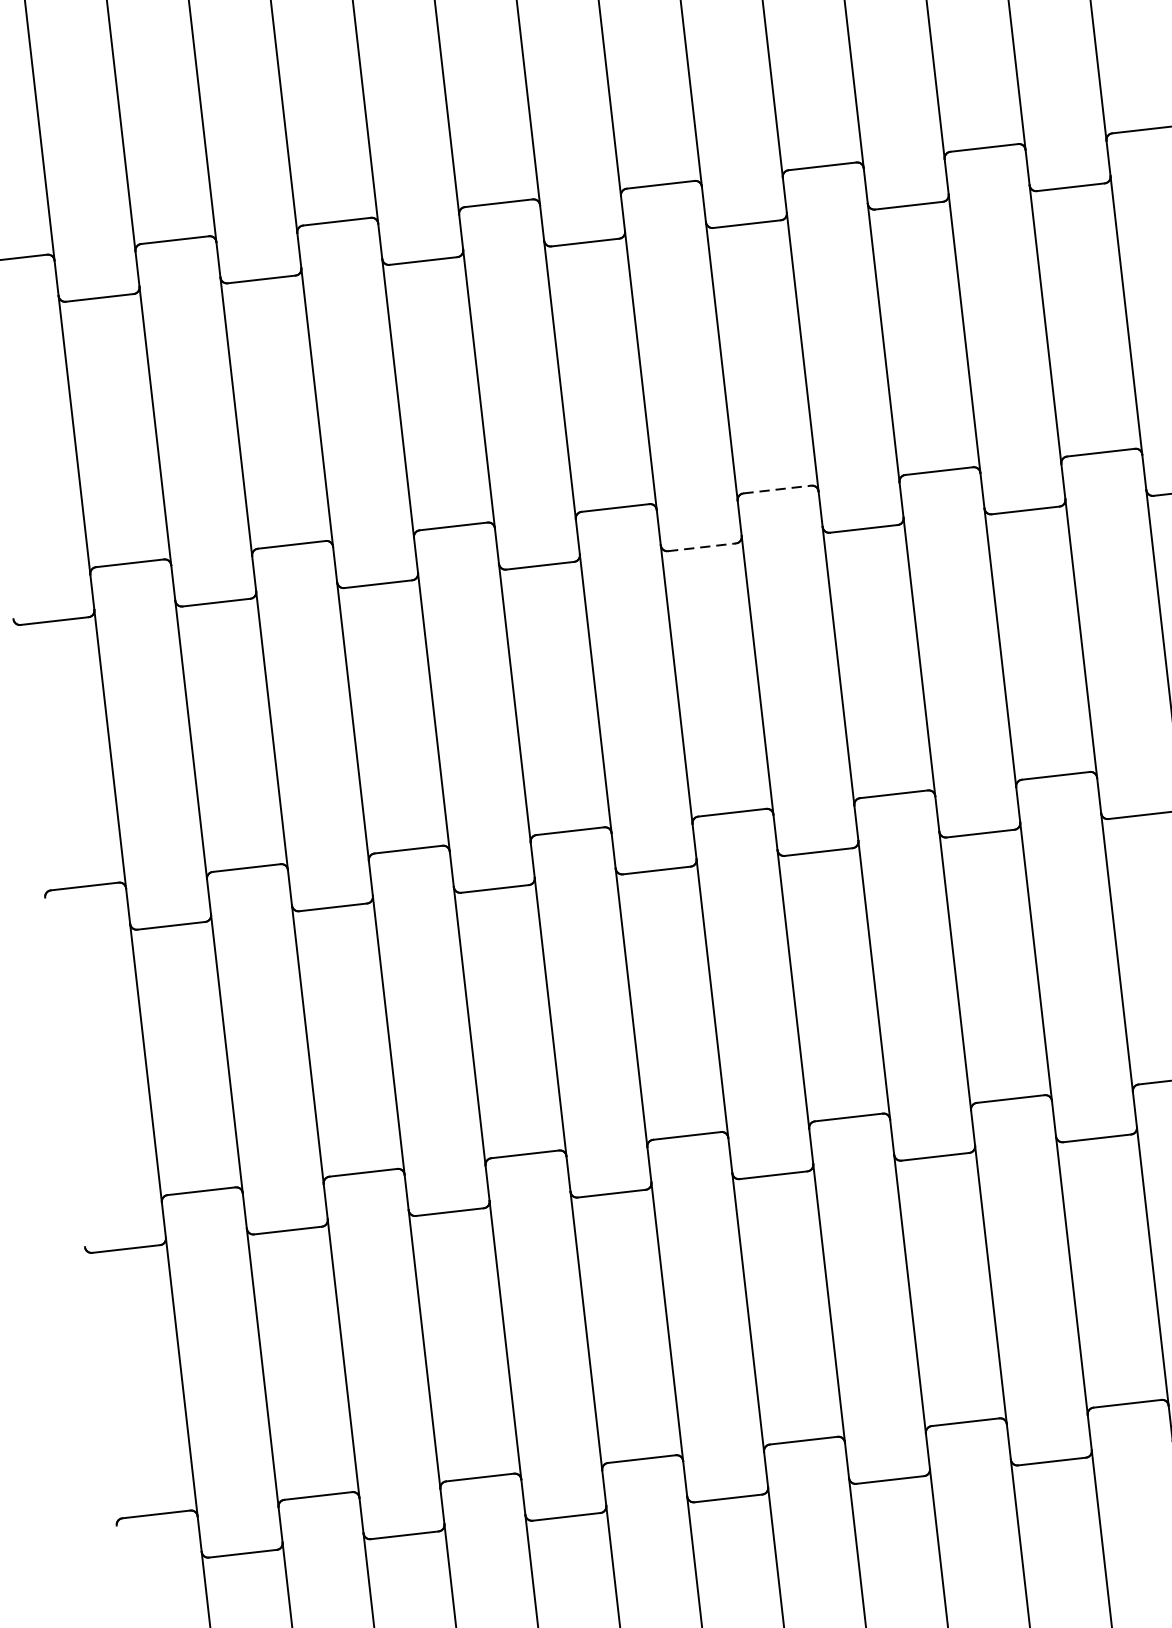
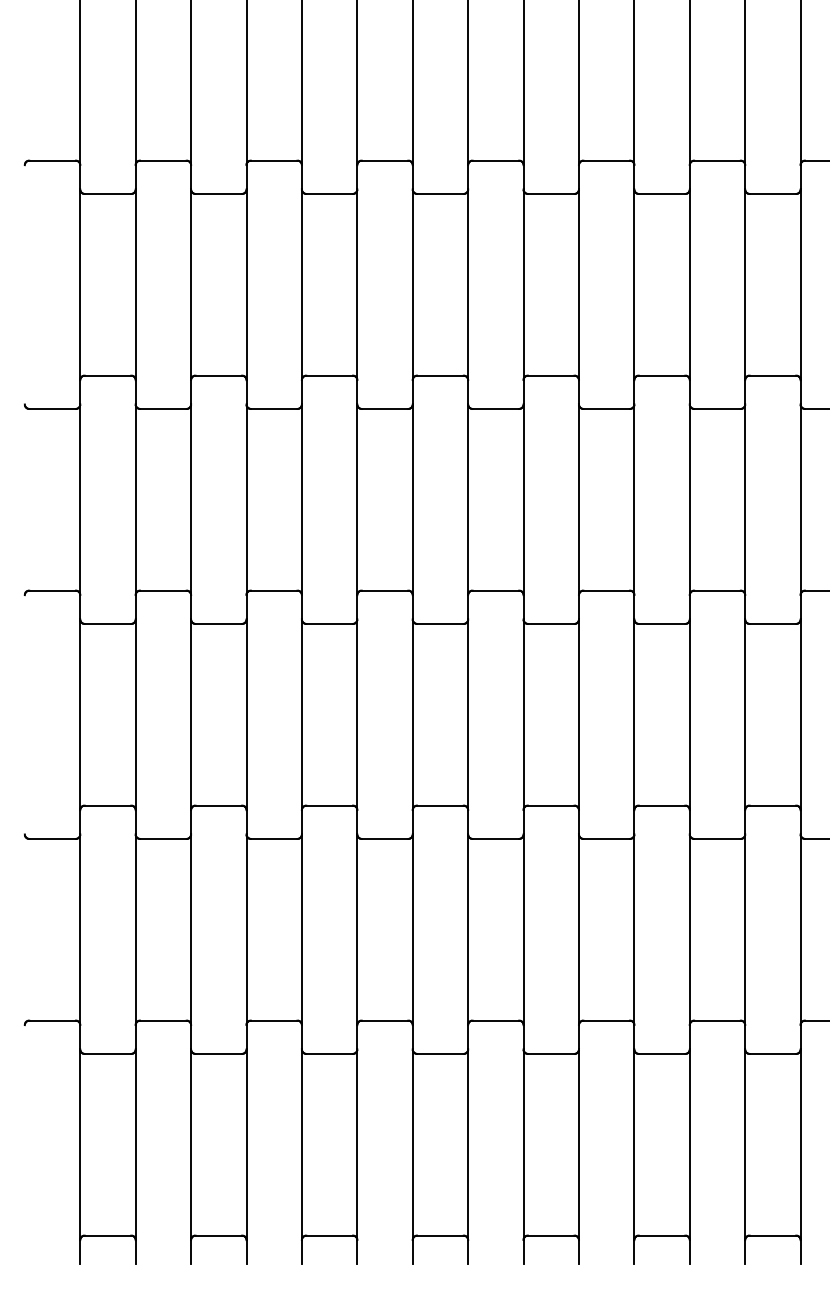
line: (777, 489) -> (551, 375), dashed -> solid
line: (702, 546) -> (496, 408), dashed -> solid

